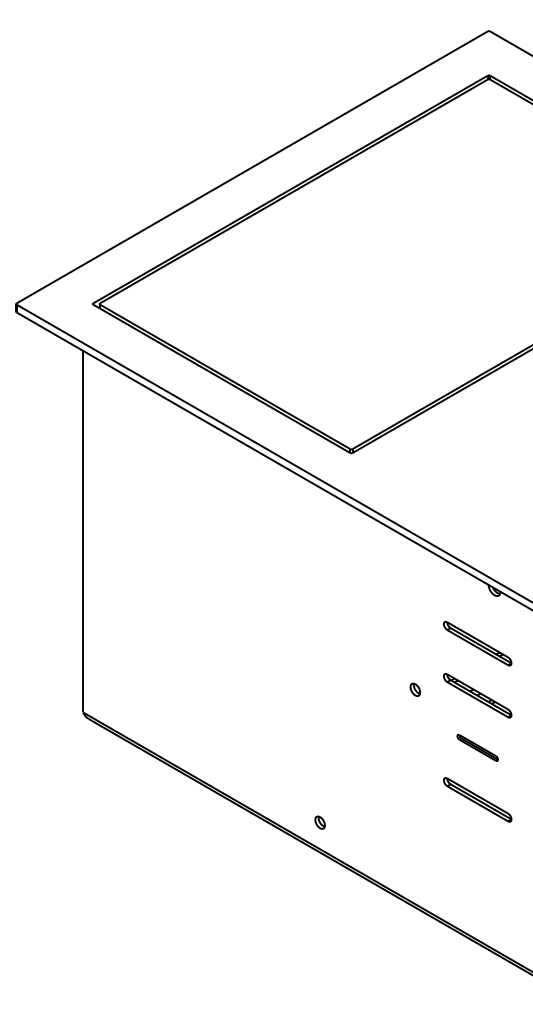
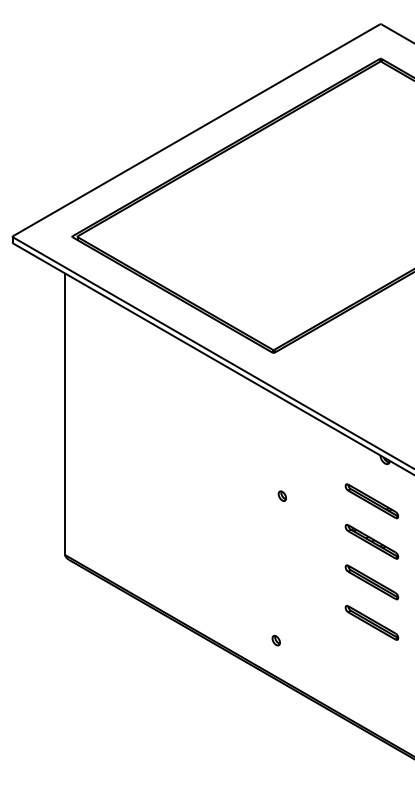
part: (414, 688) -> (281, 495), moved
part: (477, 748) -> (371, 582), size x1.67
part: (319, 822) -> (275, 640), moved

